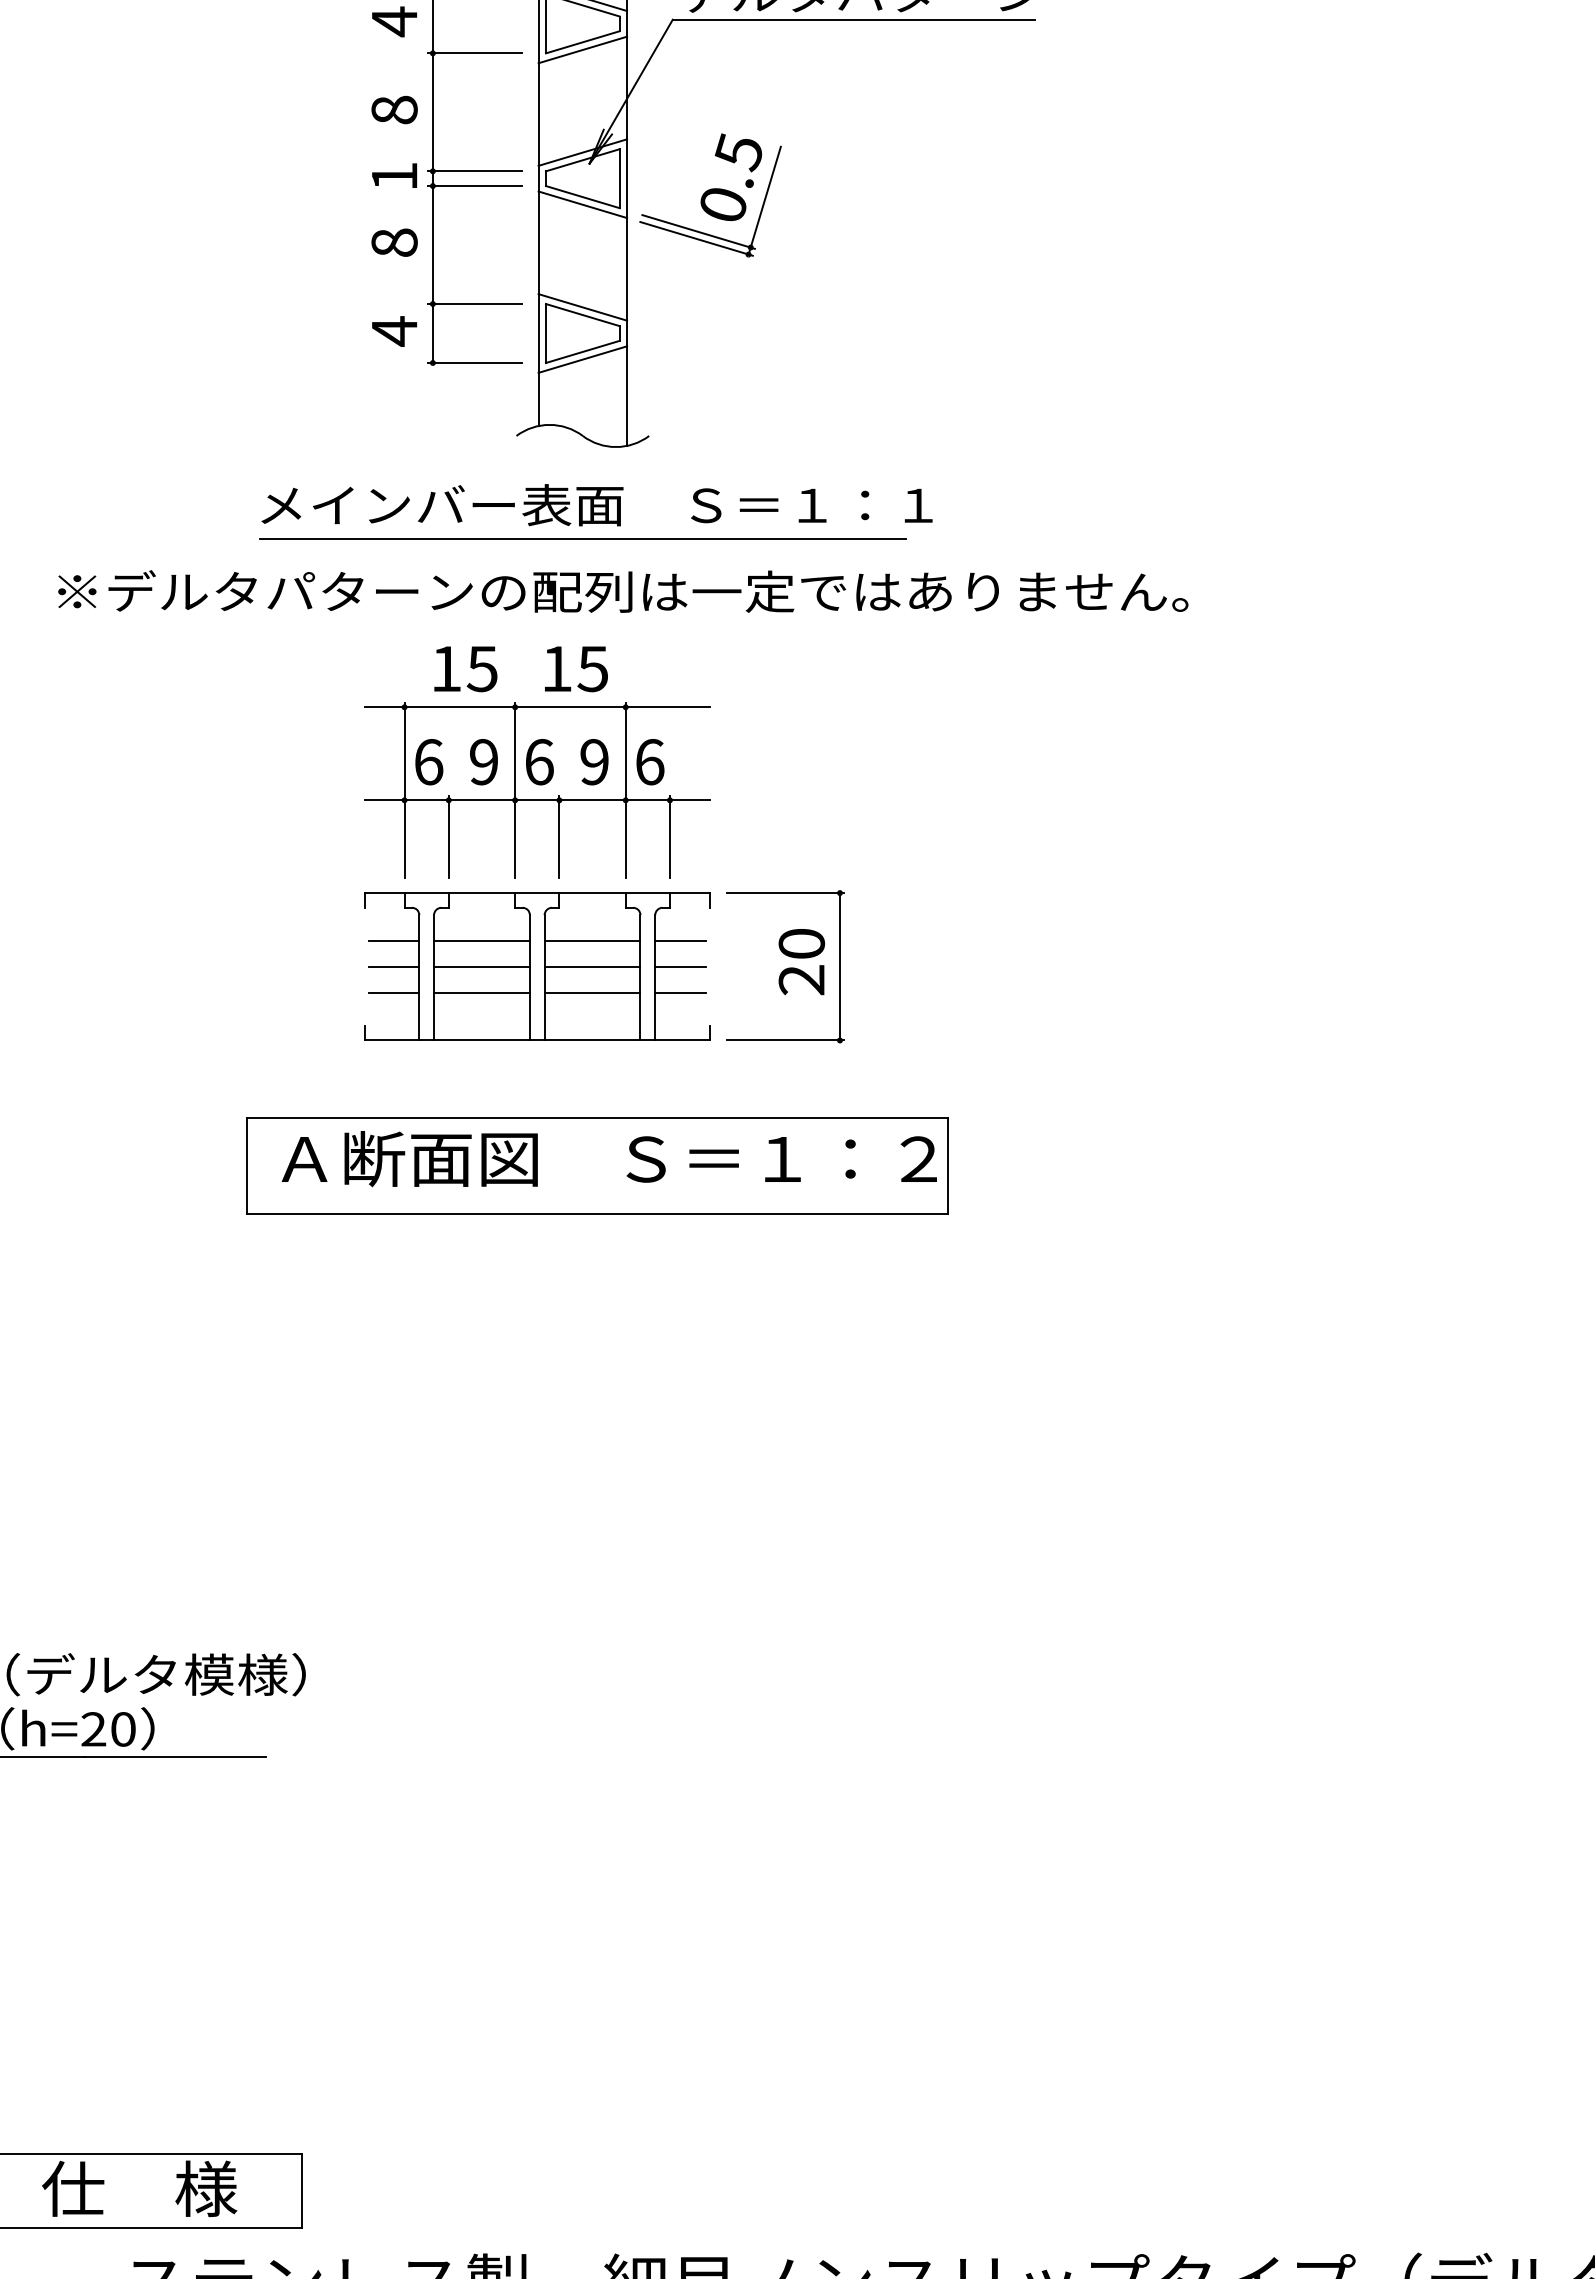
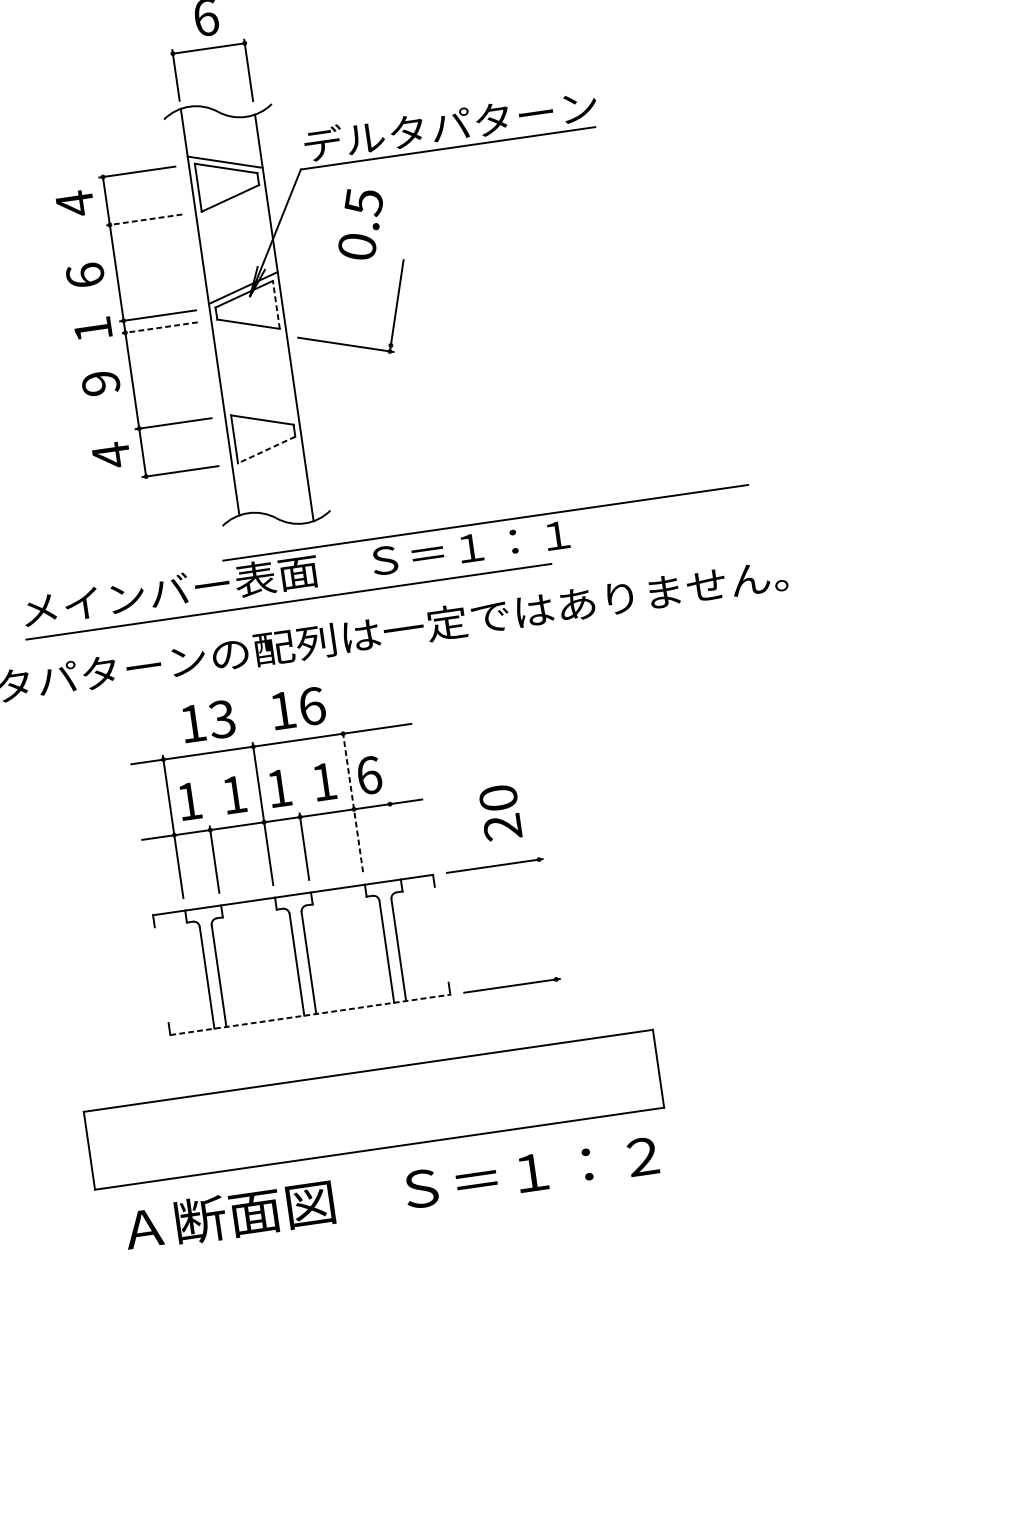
line: (582, 49) -> (230, 204), removed
line: (475, 53) -> (144, 220), solid -> dashed
text: (394, 109) -> (85, 275), 8 -> 6
text: (731, 177) -> (360, 223), moved
line: (619, 178) -> (276, 304), solid -> dashed
line: (475, 186) -> (160, 328), solid -> dashed
line: (582, 204) -> (249, 330), removed
line: (698, 231) -> (346, 338), removed
text: (394, 242) -> (100, 383), 8 -> 9
line: (582, 307) -> (261, 413), removed
line: (582, 352) -> (266, 450), solid -> dashed
line: (582, 359) -> (267, 456), removed
line: (833, 477) -> (485, 522), added
text: (481, 668) -> (221, 719), 15 -> 13
text: (592, 668) -> (311, 706), 15 -> 16
text: (429, 762) -> (190, 801), 6 -> 1
text: (483, 762) -> (234, 795), 9 -> 1
text: (539, 762) -> (279, 788), 6 -> 1
text: (594, 762) -> (324, 782), 9 -> 1
line: (625, 789) -> (352, 800), solid -> dashed
line: (669, 836) -> (393, 833), removed
line: (393, 940) -> (181, 950), removed
line: (481, 940) -> (253, 940), removed
line: (592, 940) -> (343, 927), removed
line: (680, 940) -> (414, 916), removed
text: (801, 962) -> (500, 813), moved
line: (393, 966) -> (184, 971), removed
line: (481, 966) -> (256, 961), removed
line: (592, 966) -> (346, 948), removed
line: (680, 966) -> (418, 937), removed
line: (839, 966) -> (547, 919), removed
line: (393, 992) -> (187, 992), removed
line: (481, 992) -> (259, 982), removed
line: (592, 992) -> (349, 969), removed
line: (680, 992) -> (421, 959), removed
line: (537, 1040) -> (310, 1014), solid -> dashed
text: (608, 1159) -> (390, 1193), moved

